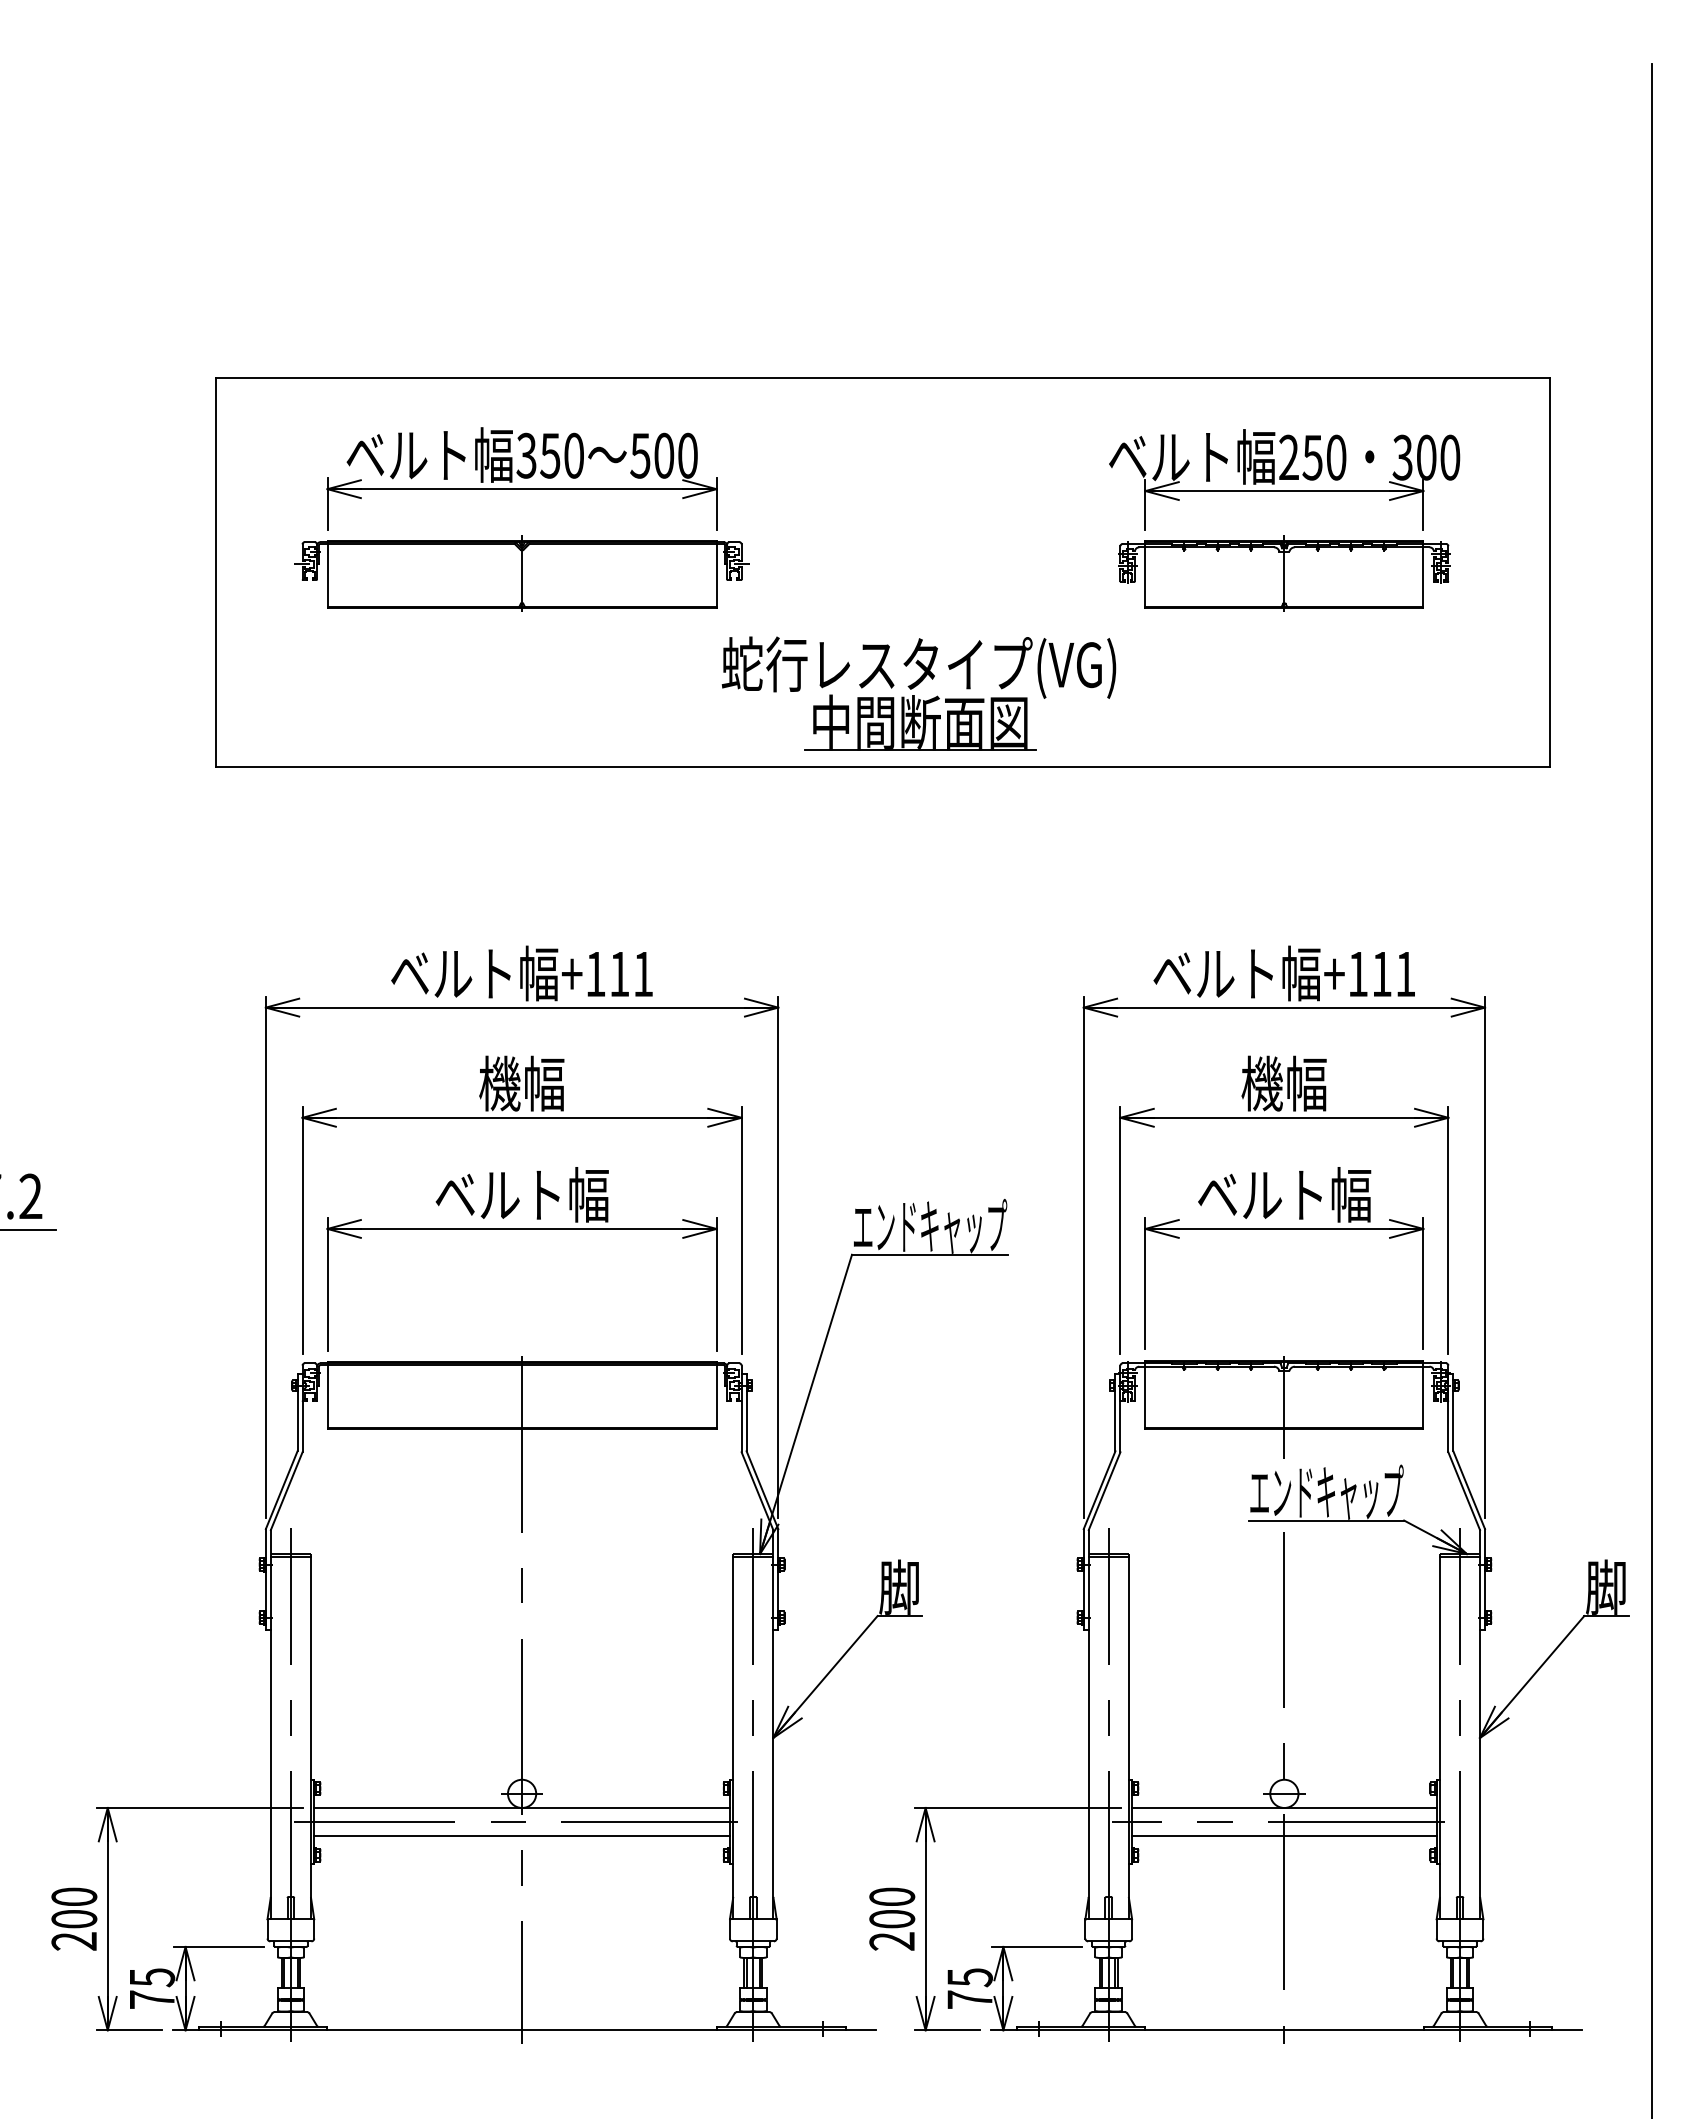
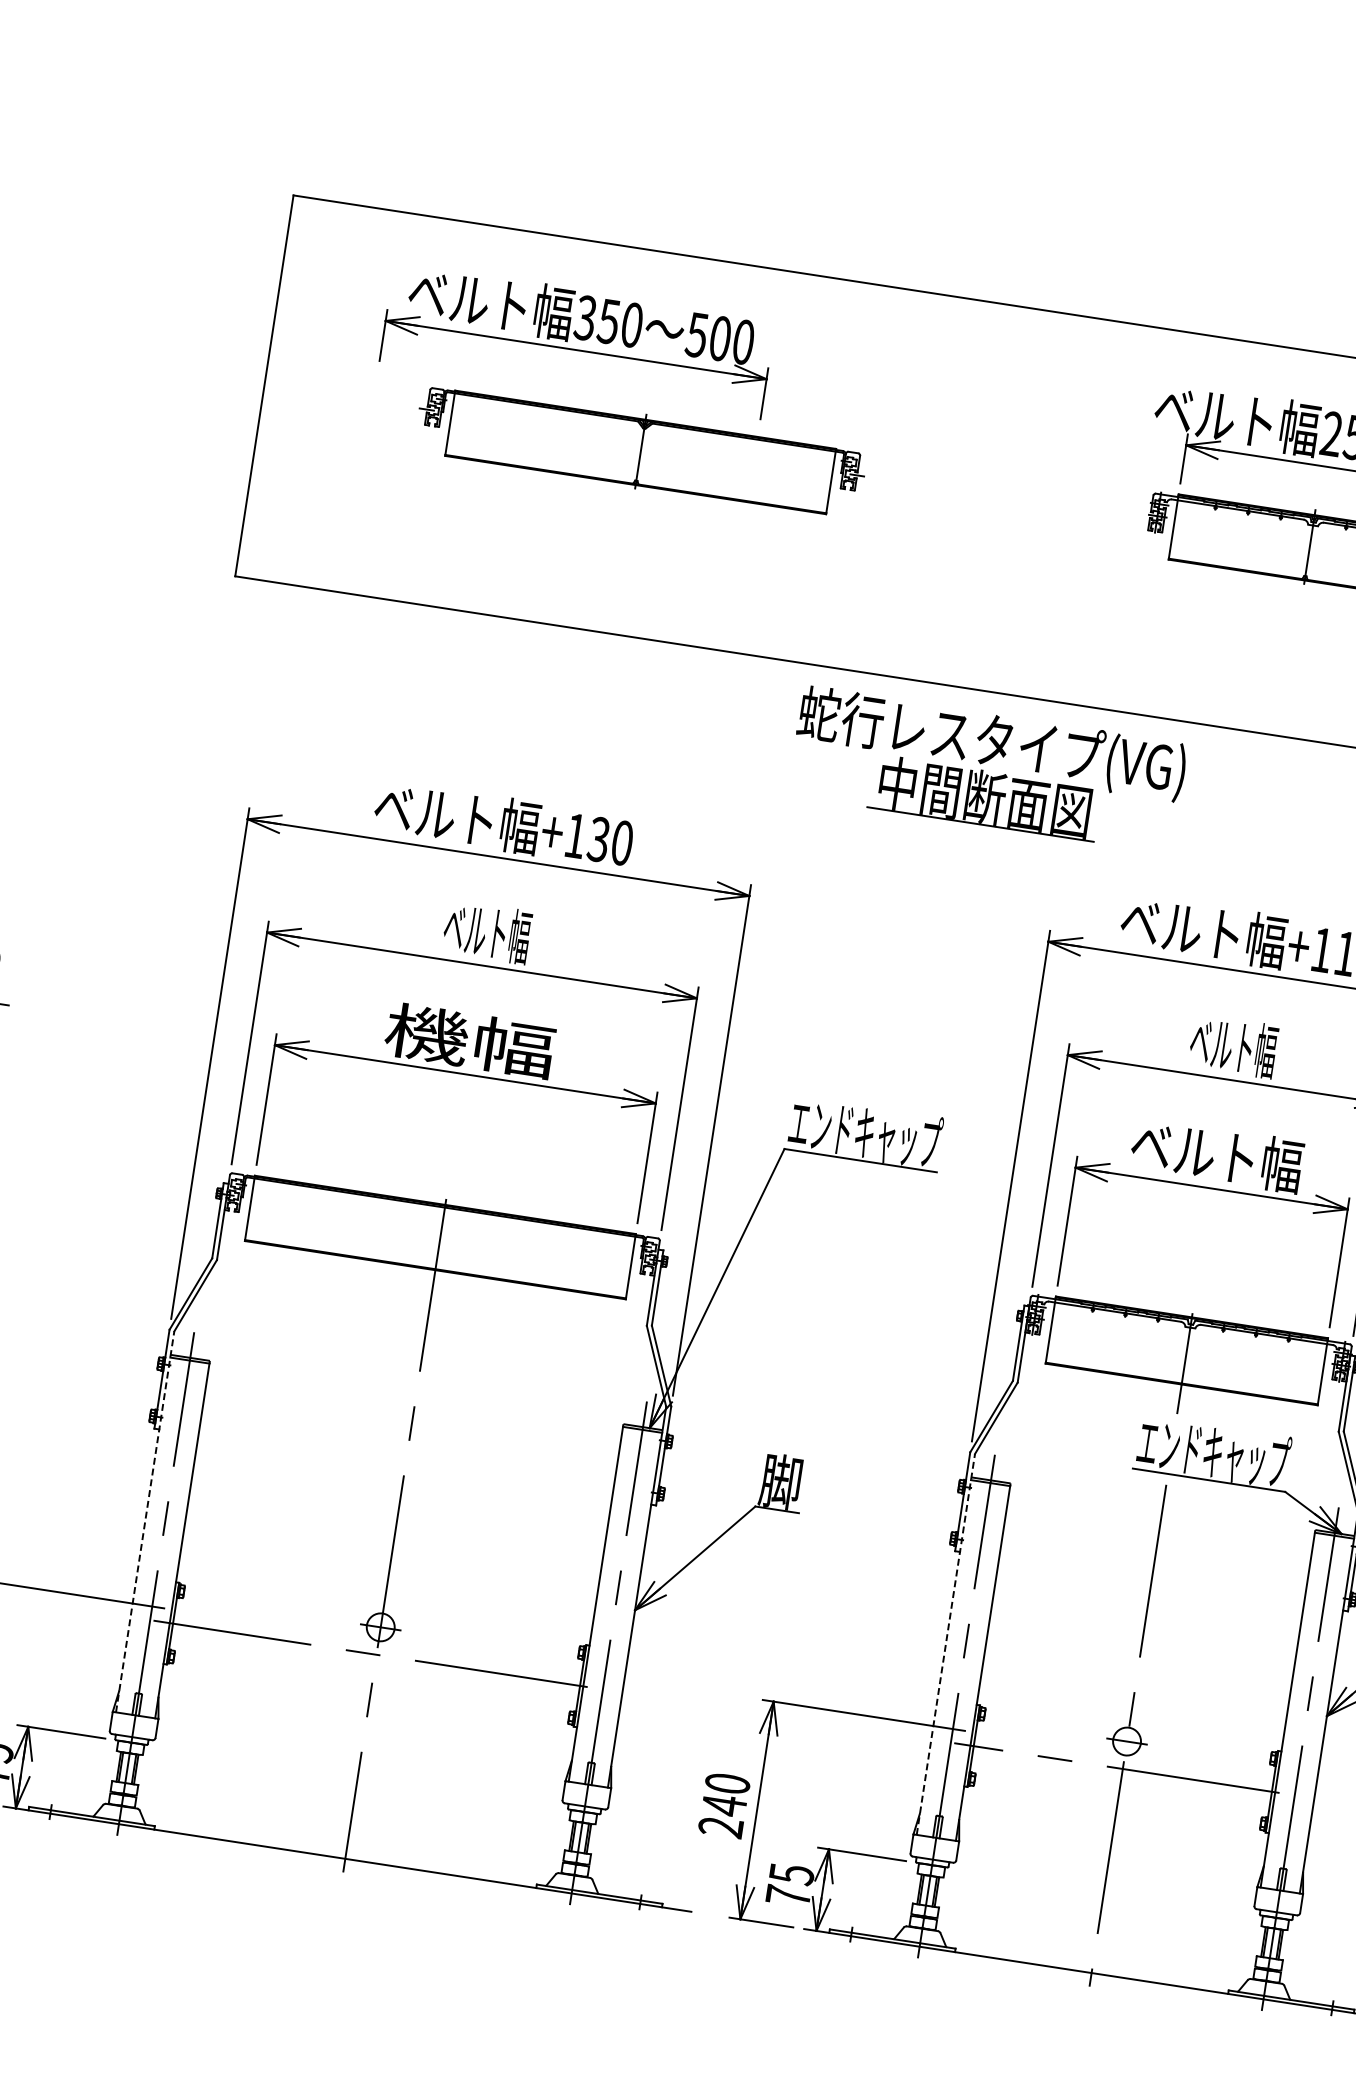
part: (521, 573) -> (640, 451), moved
part: (918, 693) -> (987, 768), moved
text: (631, 974) -> (610, 841), +111 -> +130
text: (522, 1083) -> (487, 931), 機幅 -> ベルト幅
text: (1284, 1083) -> (1233, 1046), 機幅 -> ベルト幅
text: (521, 1194) -> (469, 1040), ベルト幅 -> 機幅
line: (270, 1724) -> (144, 1521), solid -> dashed
line: (1088, 1724) -> (945, 1644), solid -> dashed
line: (521, 1807) -> (378, 1640), removed
line: (1284, 1807) -> (1125, 1754), removed
line: (521, 1835) -> (373, 1668), removed
line: (1284, 1835) -> (1120, 1782), removed
text: (892, 1919) -> (724, 1805), 200 -> 240

